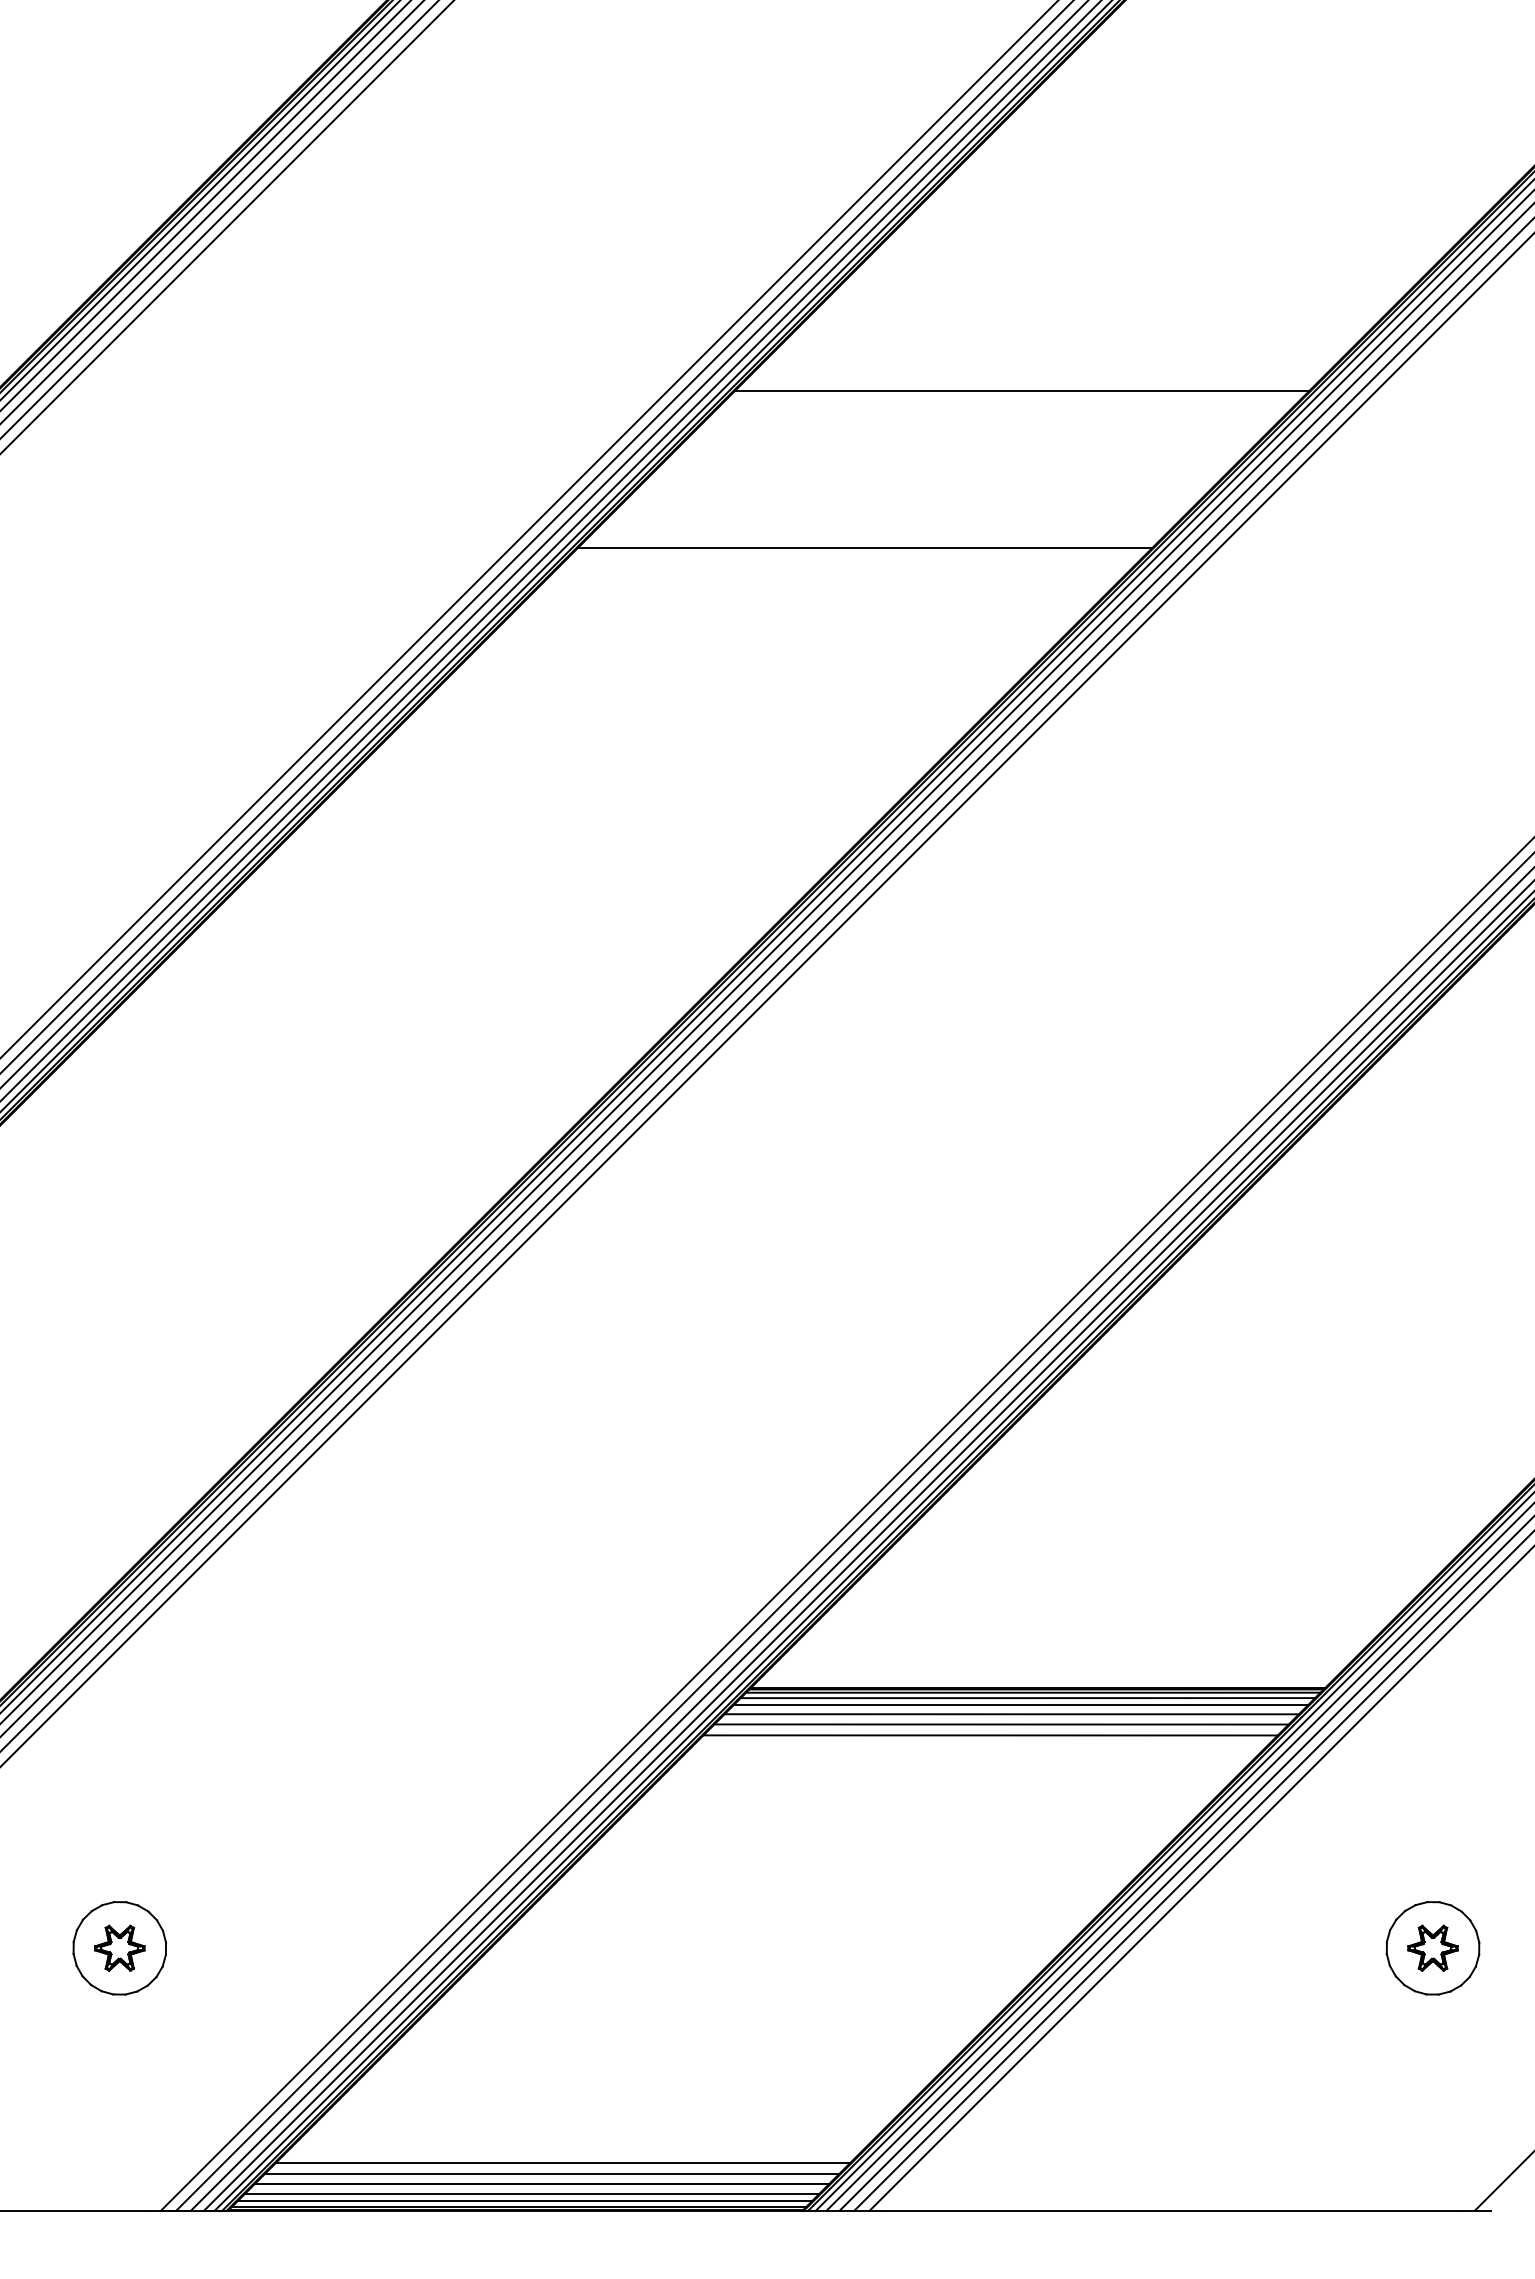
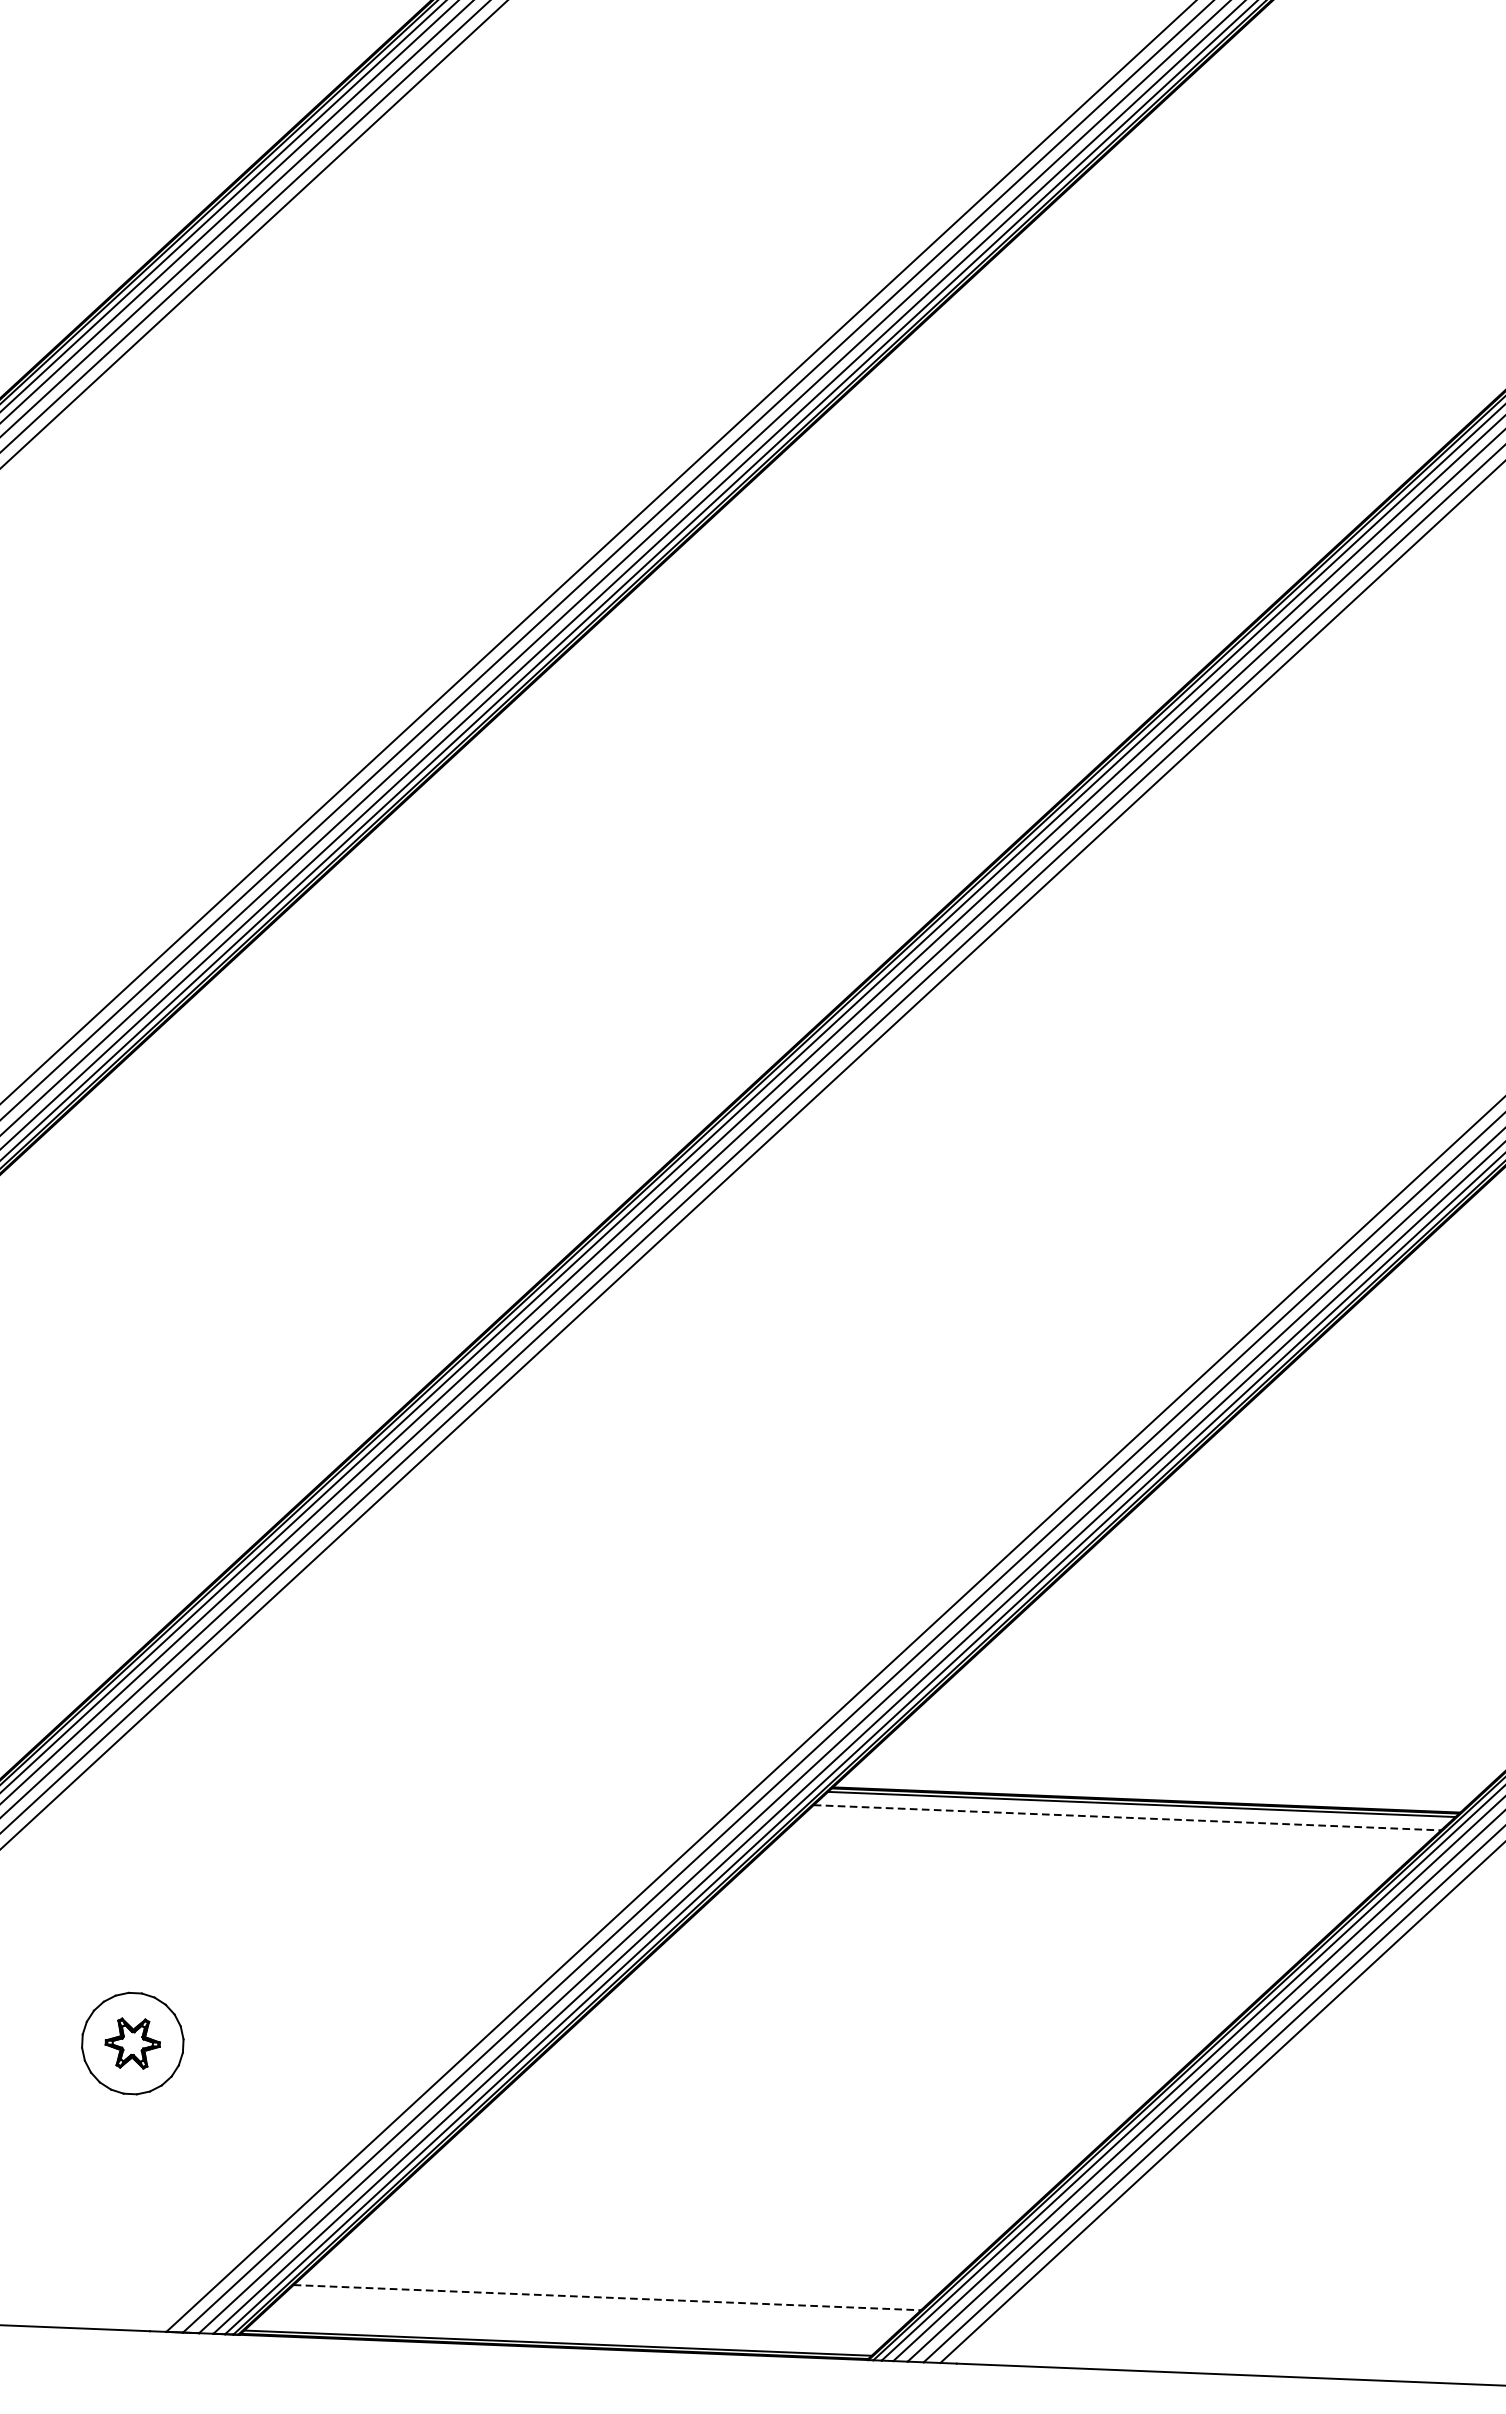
line: (1021, 391) -> (1185, 382), removed
line: (864, 548) -> (1007, 547), removed
line: (1027, 1698) -> (1135, 1810), removed
line: (1021, 1705) -> (1128, 1817), solid -> dashed
line: (1011, 1714) -> (1116, 1827), removed
line: (1001, 1724) -> (1105, 1837), removed
line: (990, 1735) -> (1093, 1849), removed
line: (563, 2163) -> (607, 2298), solid -> dashed
line: (551, 2173) -> (594, 2308), removed
line: (541, 2184) -> (583, 2320), removed
line: (532, 2193) -> (572, 2329), removed
line: (524, 2201) -> (563, 2337), removed

